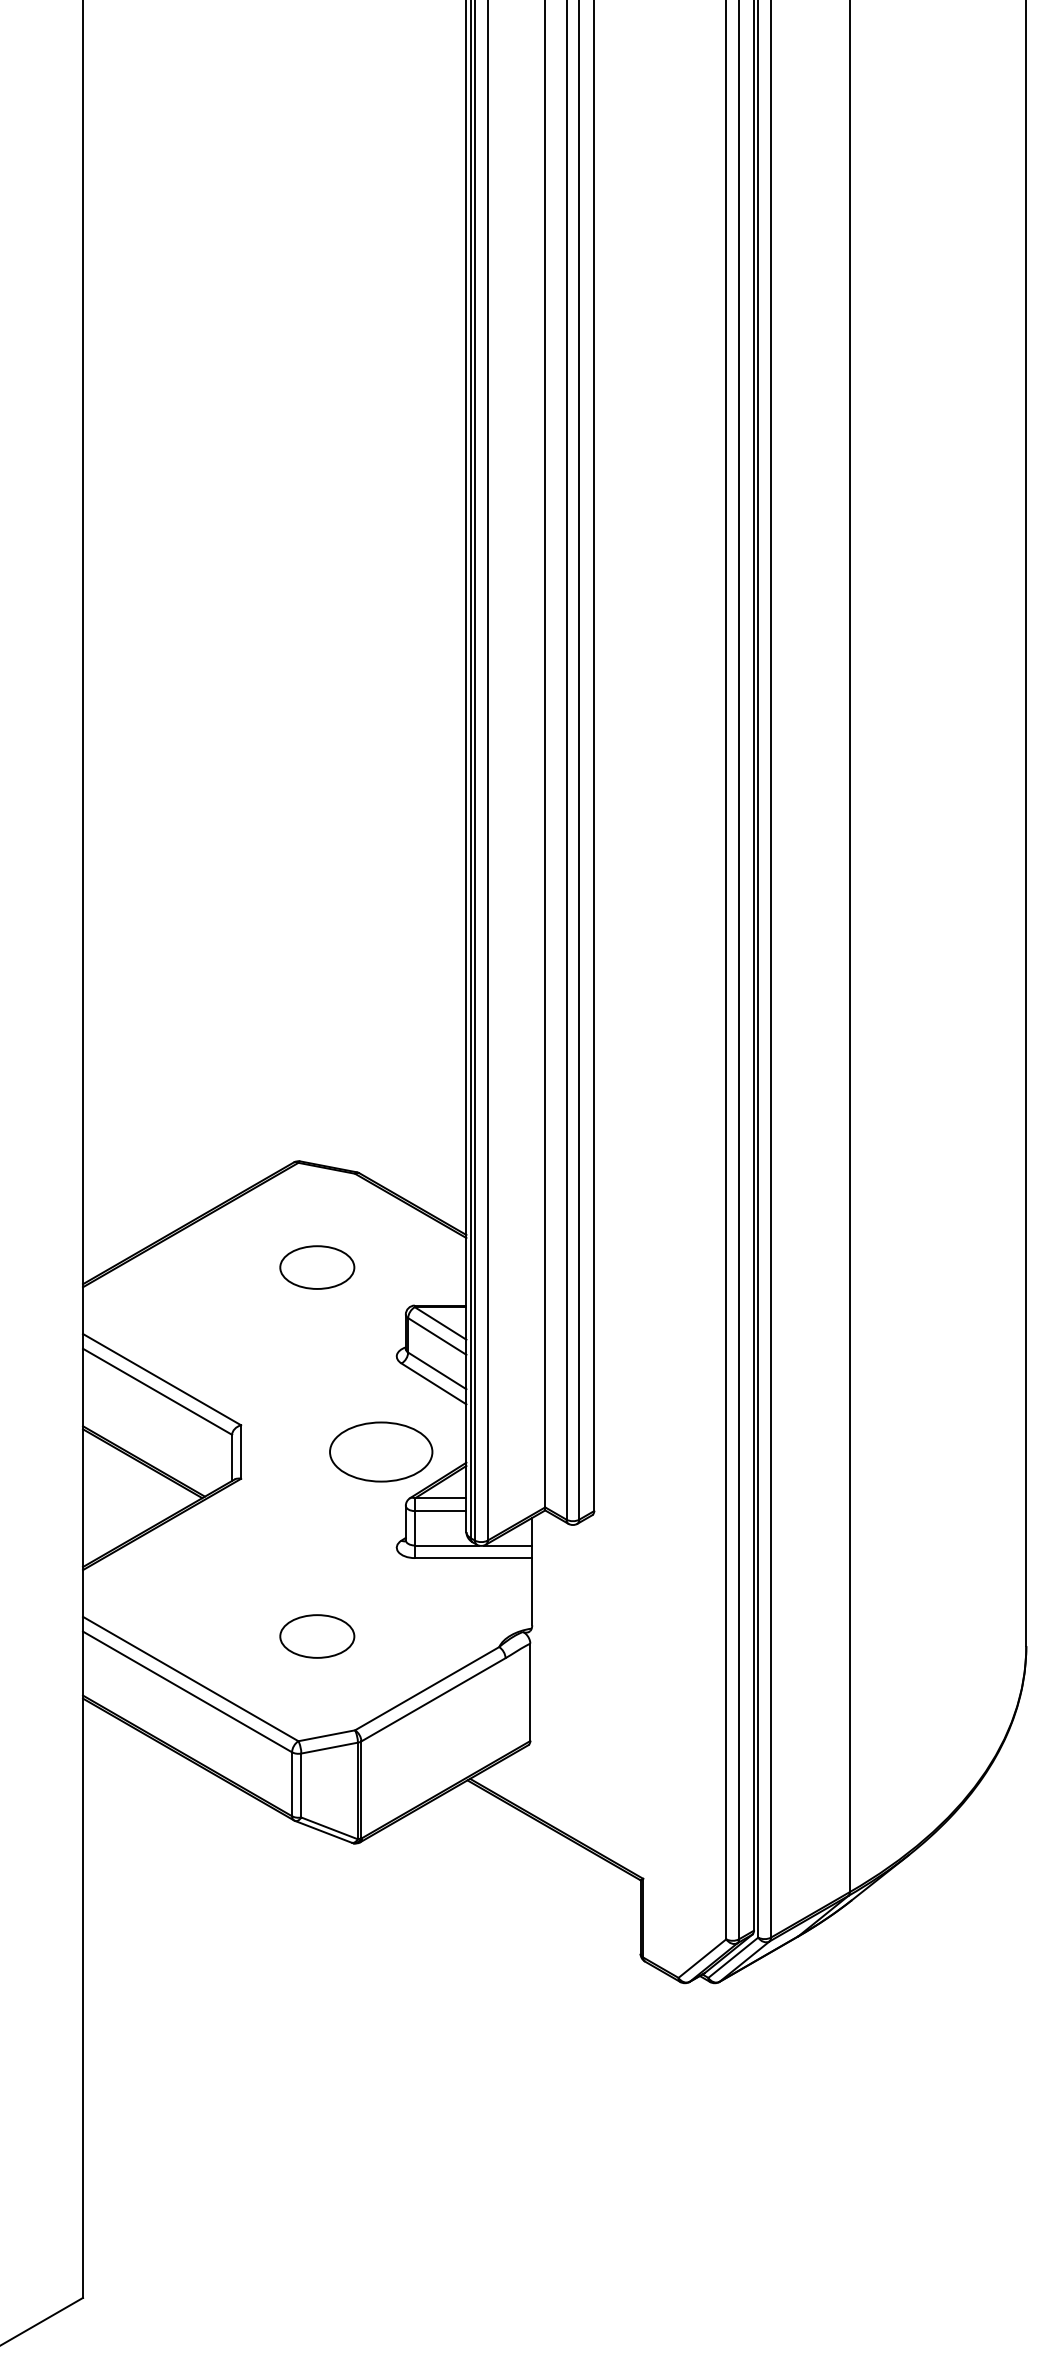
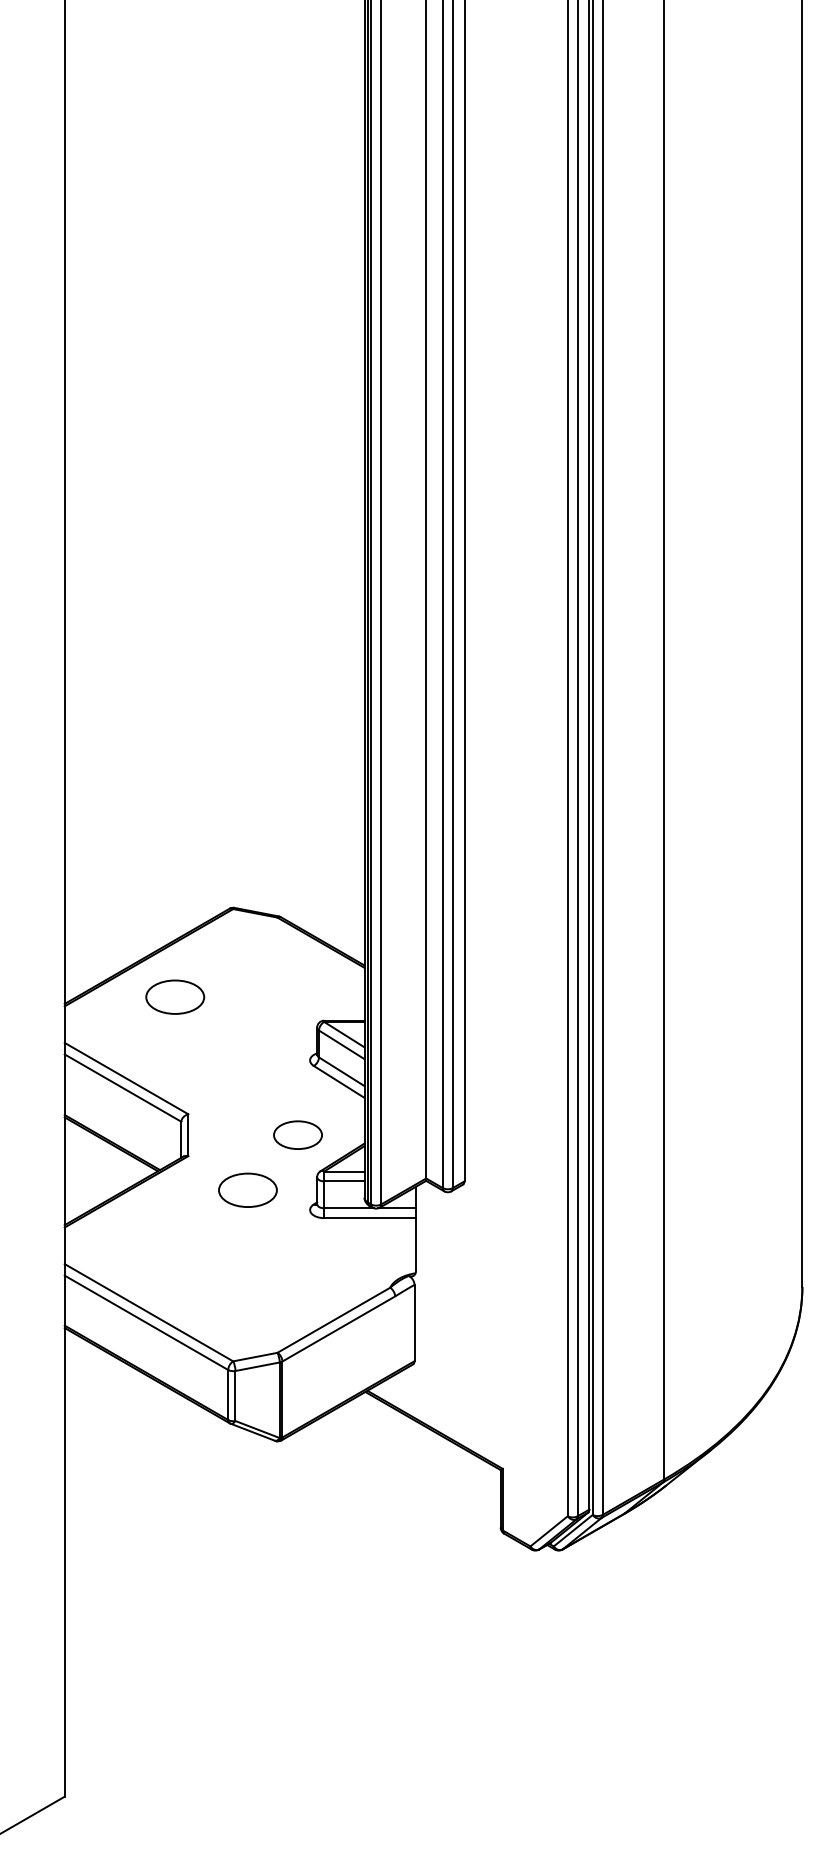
part: (317, 1267) -> (175, 997), moved
part: (381, 1451) -> (298, 1134), size x0.6
part: (317, 1636) -> (248, 1190), moved

